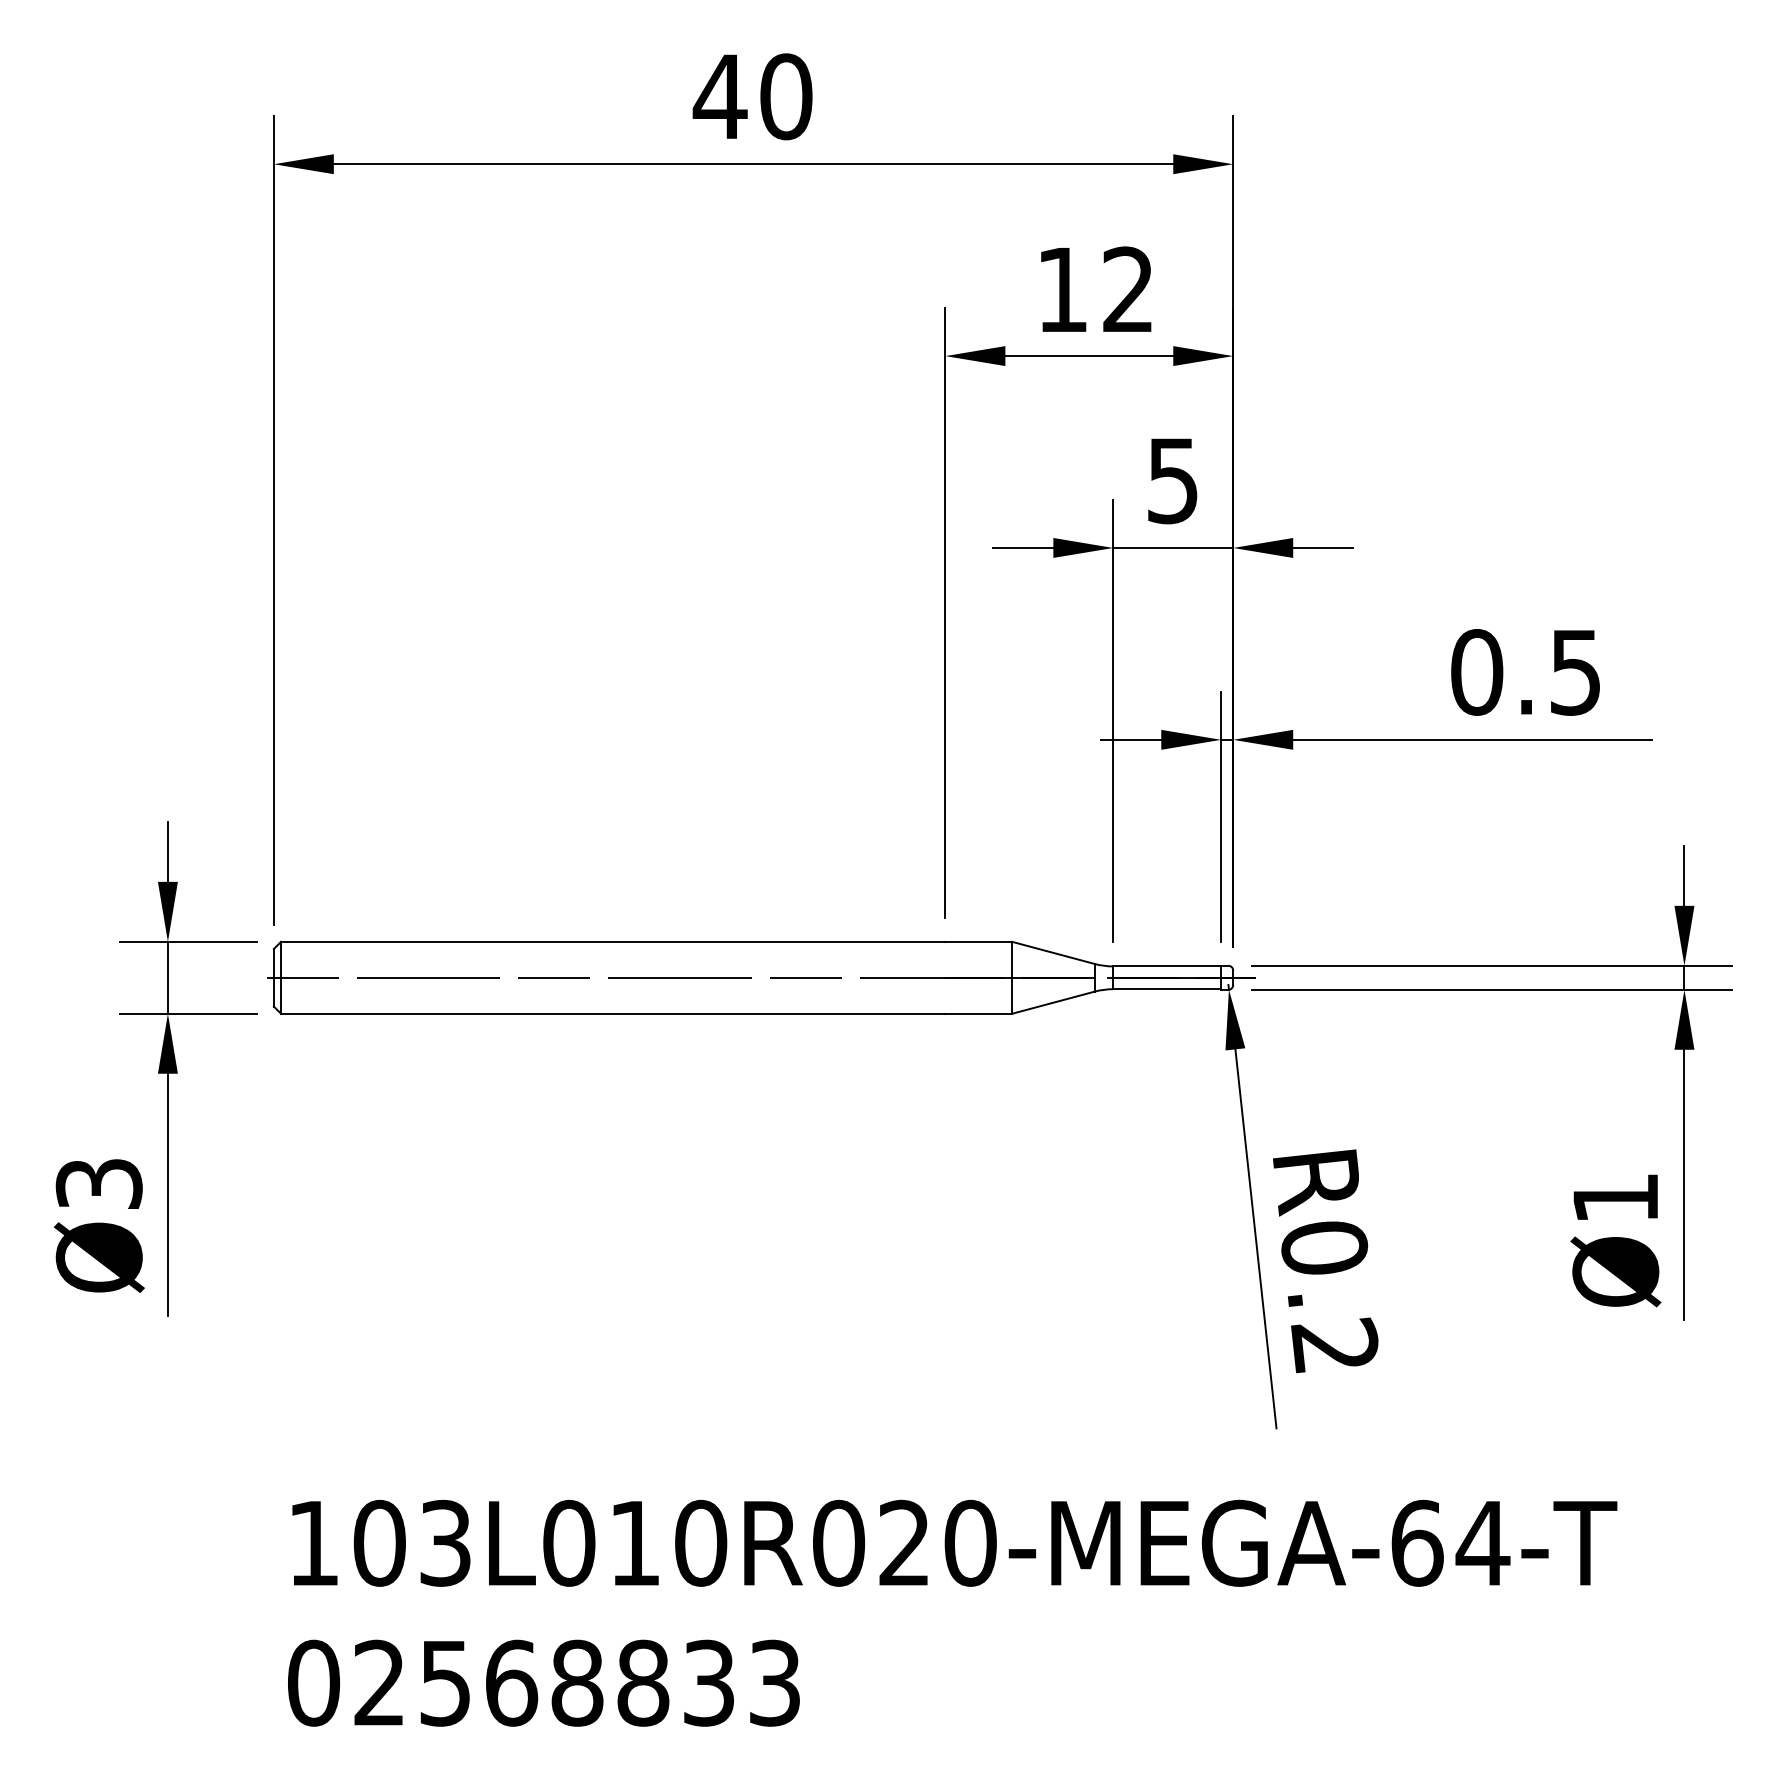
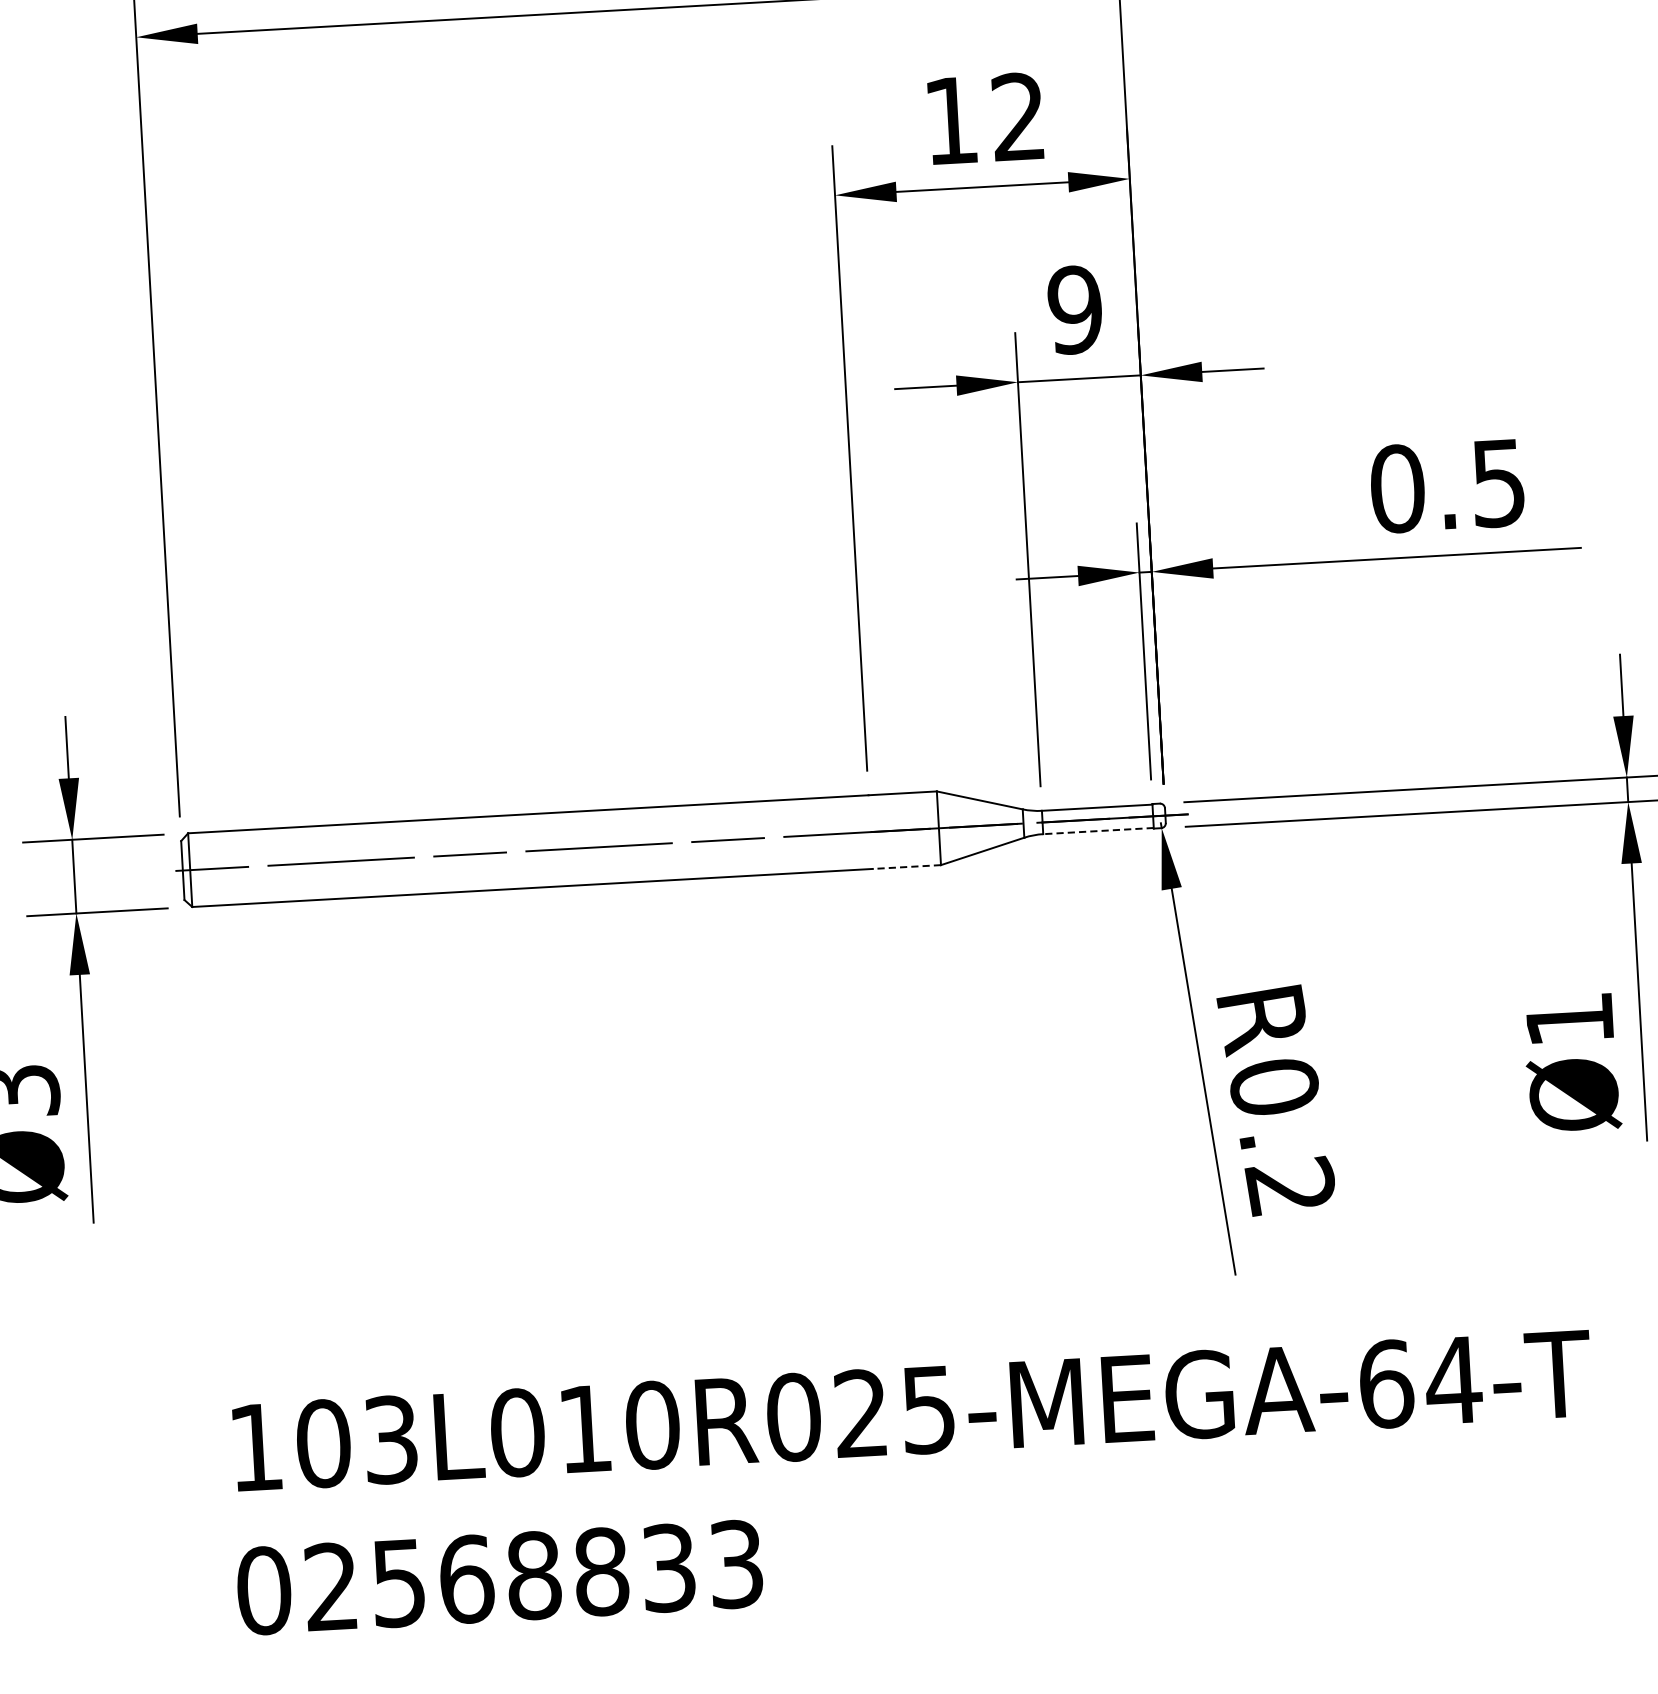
text: (1172, 480) -> (1074, 309), 5 -> 9
line: (1167, 989) -> (1098, 831), solid -> dashed
line: (978, 1013) -> (906, 866), solid -> dashed
text: (970, 1542) -> (928, 1409), 103L010R020-MEGA-64-T -> 103L010R025-MEGA-64-T

